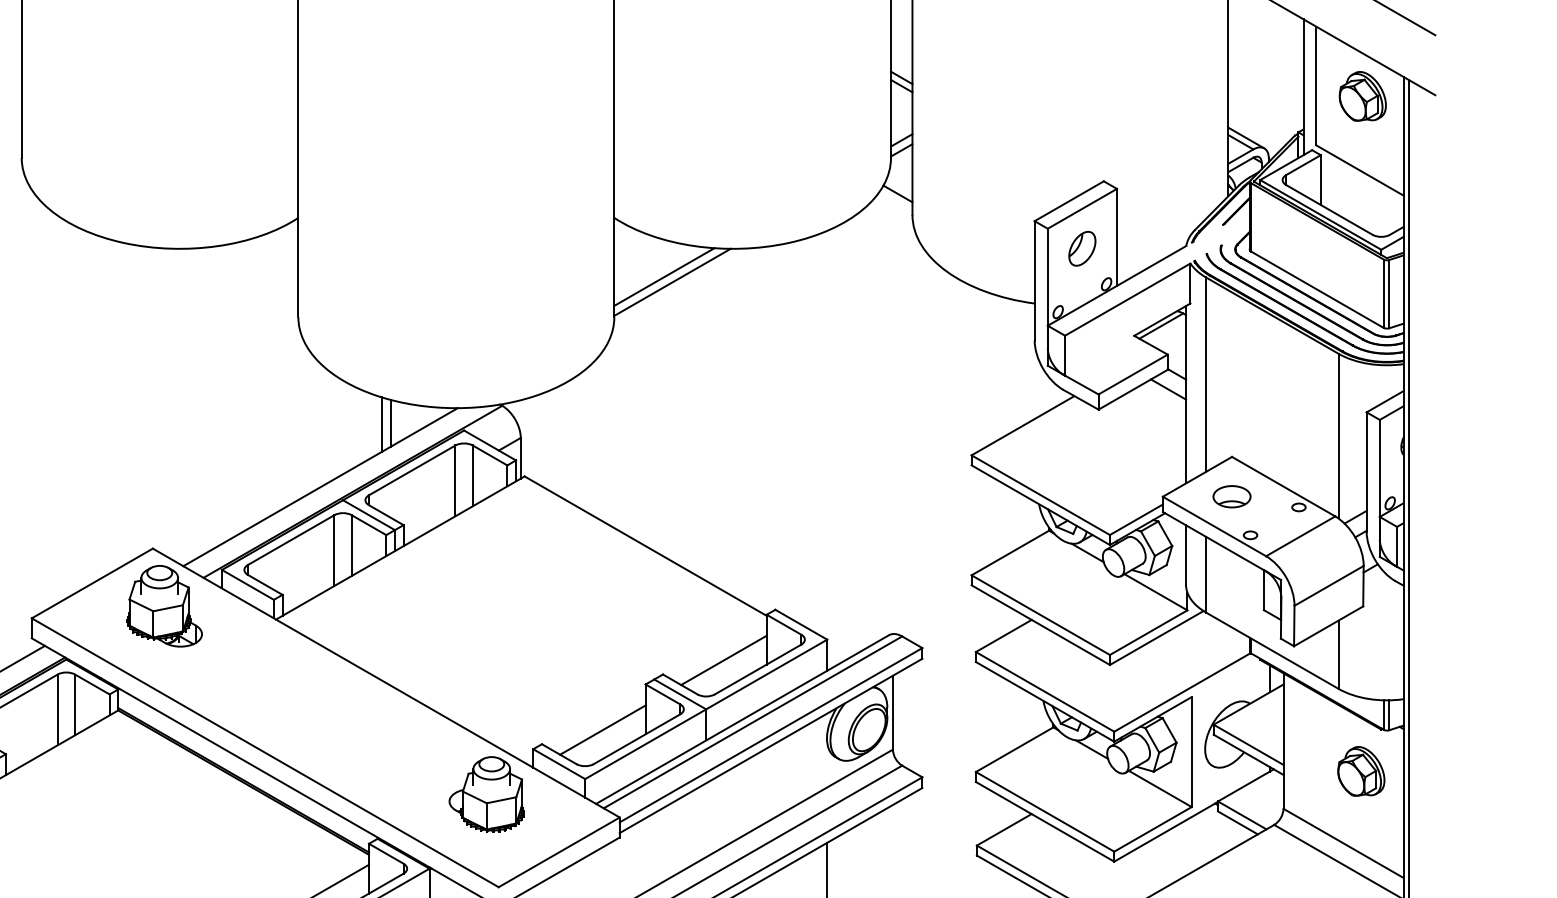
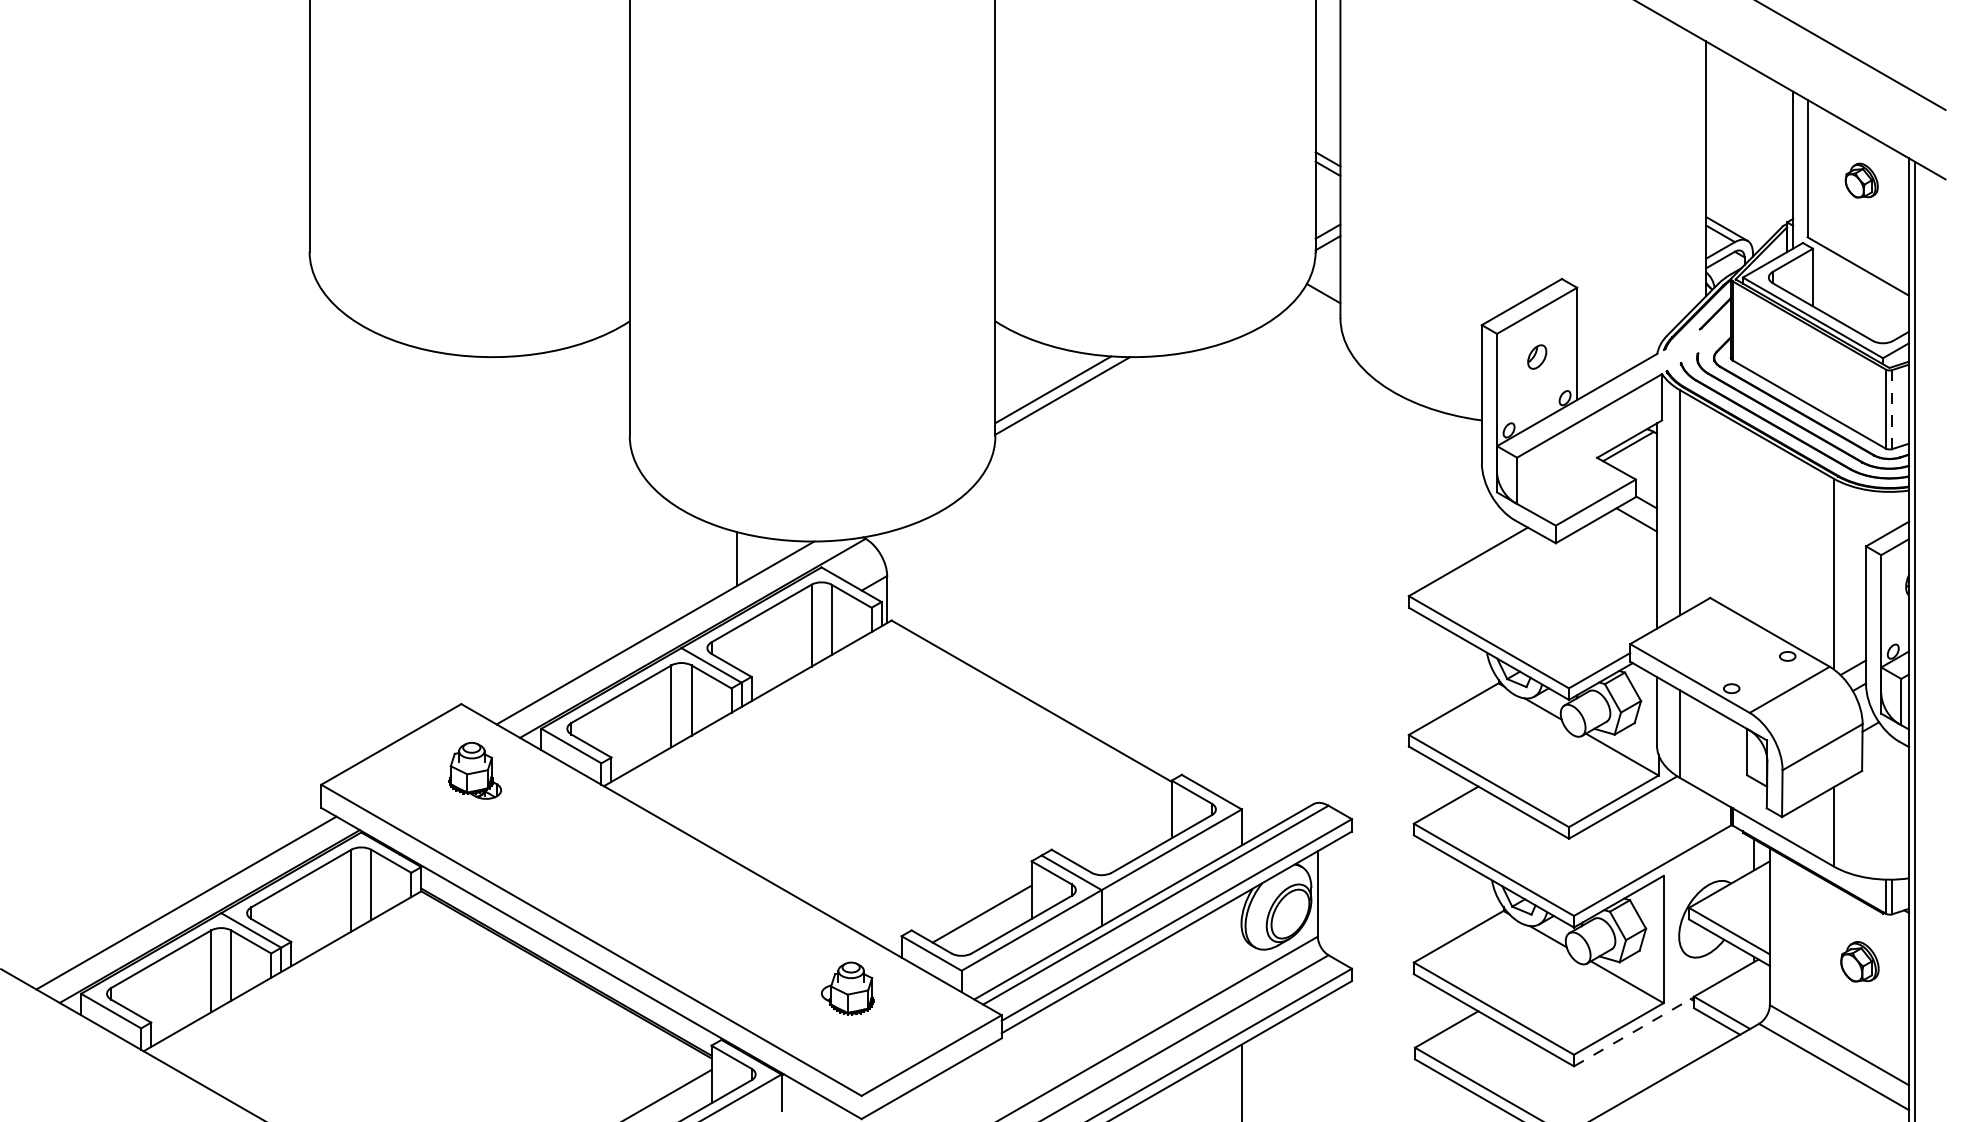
part: (1362, 96) -> (1861, 180), size x0.6
part: (1082, 248) -> (1537, 356), size x0.6
line: (1389, 294) -> (1892, 409), solid -> dashed
line: (381, 424) -> (726, 560), removed
part: (1231, 496) -> (1709, 643), removed
part: (165, 606) -> (475, 770), size x0.6
line: (723, 659) -> (1121, 832), removed
part: (1360, 771) -> (1859, 961), size x0.7
part: (486, 794) -> (847, 988), size x0.6
line: (1166, 831) -> (1634, 1031), solid -> dashed

